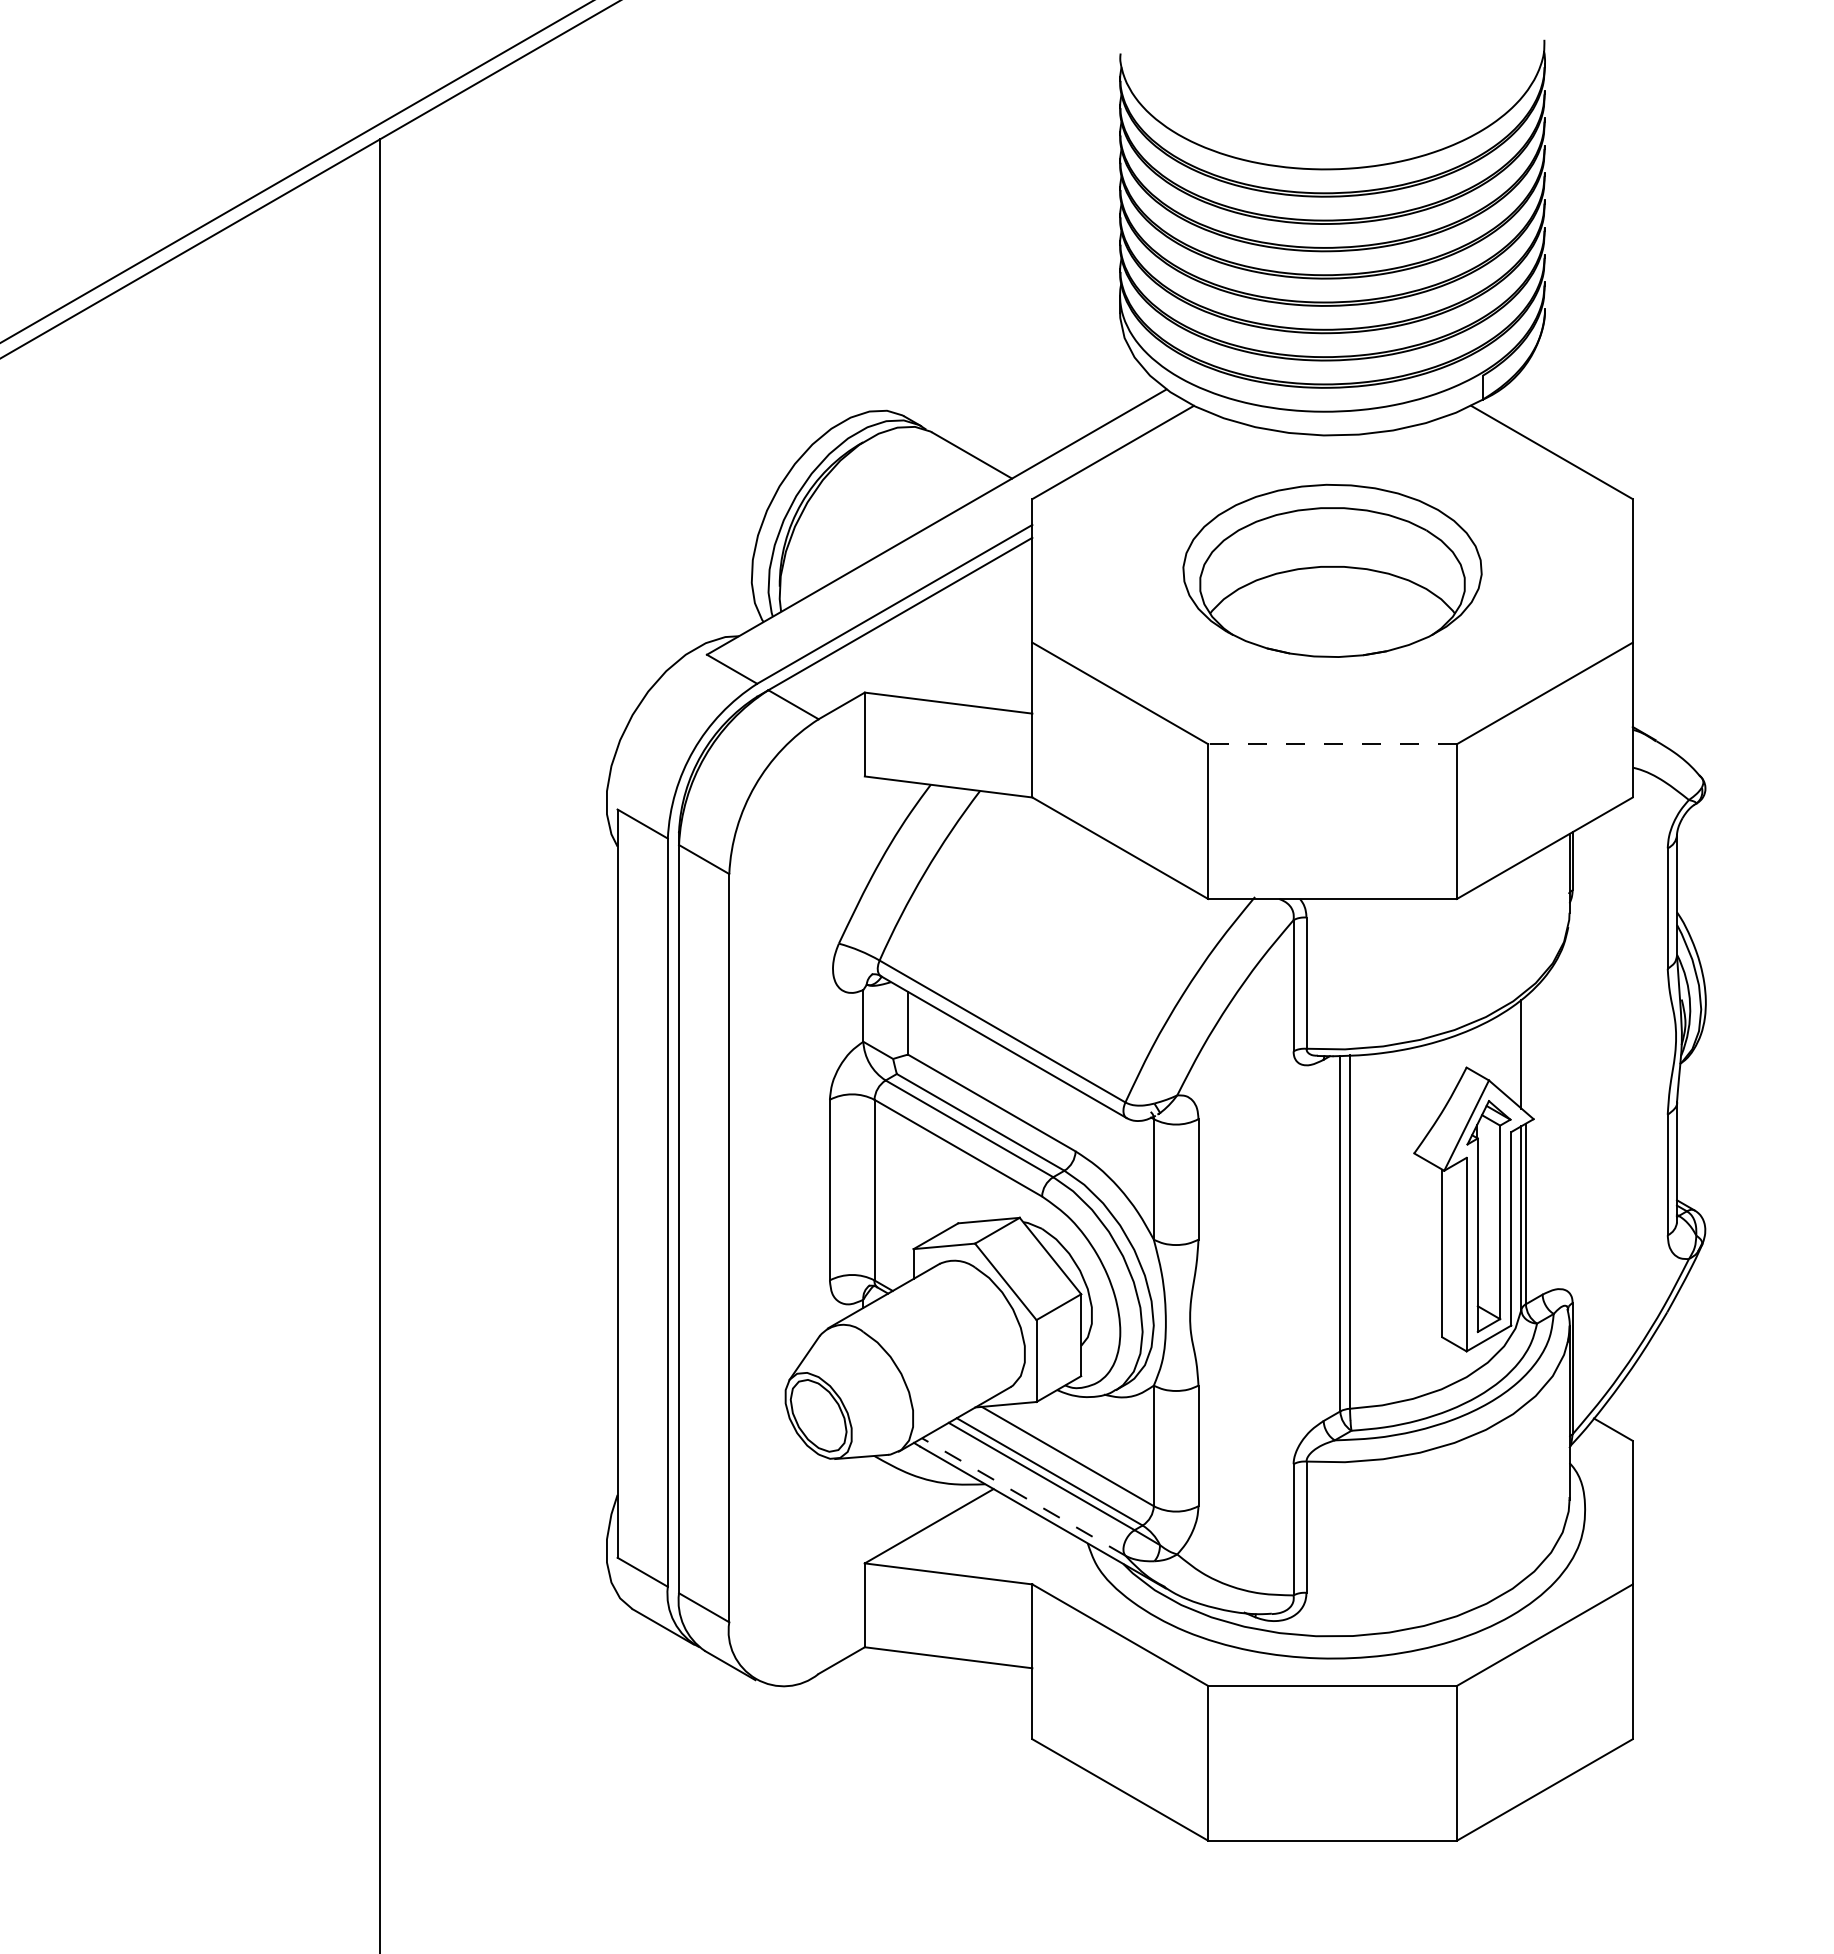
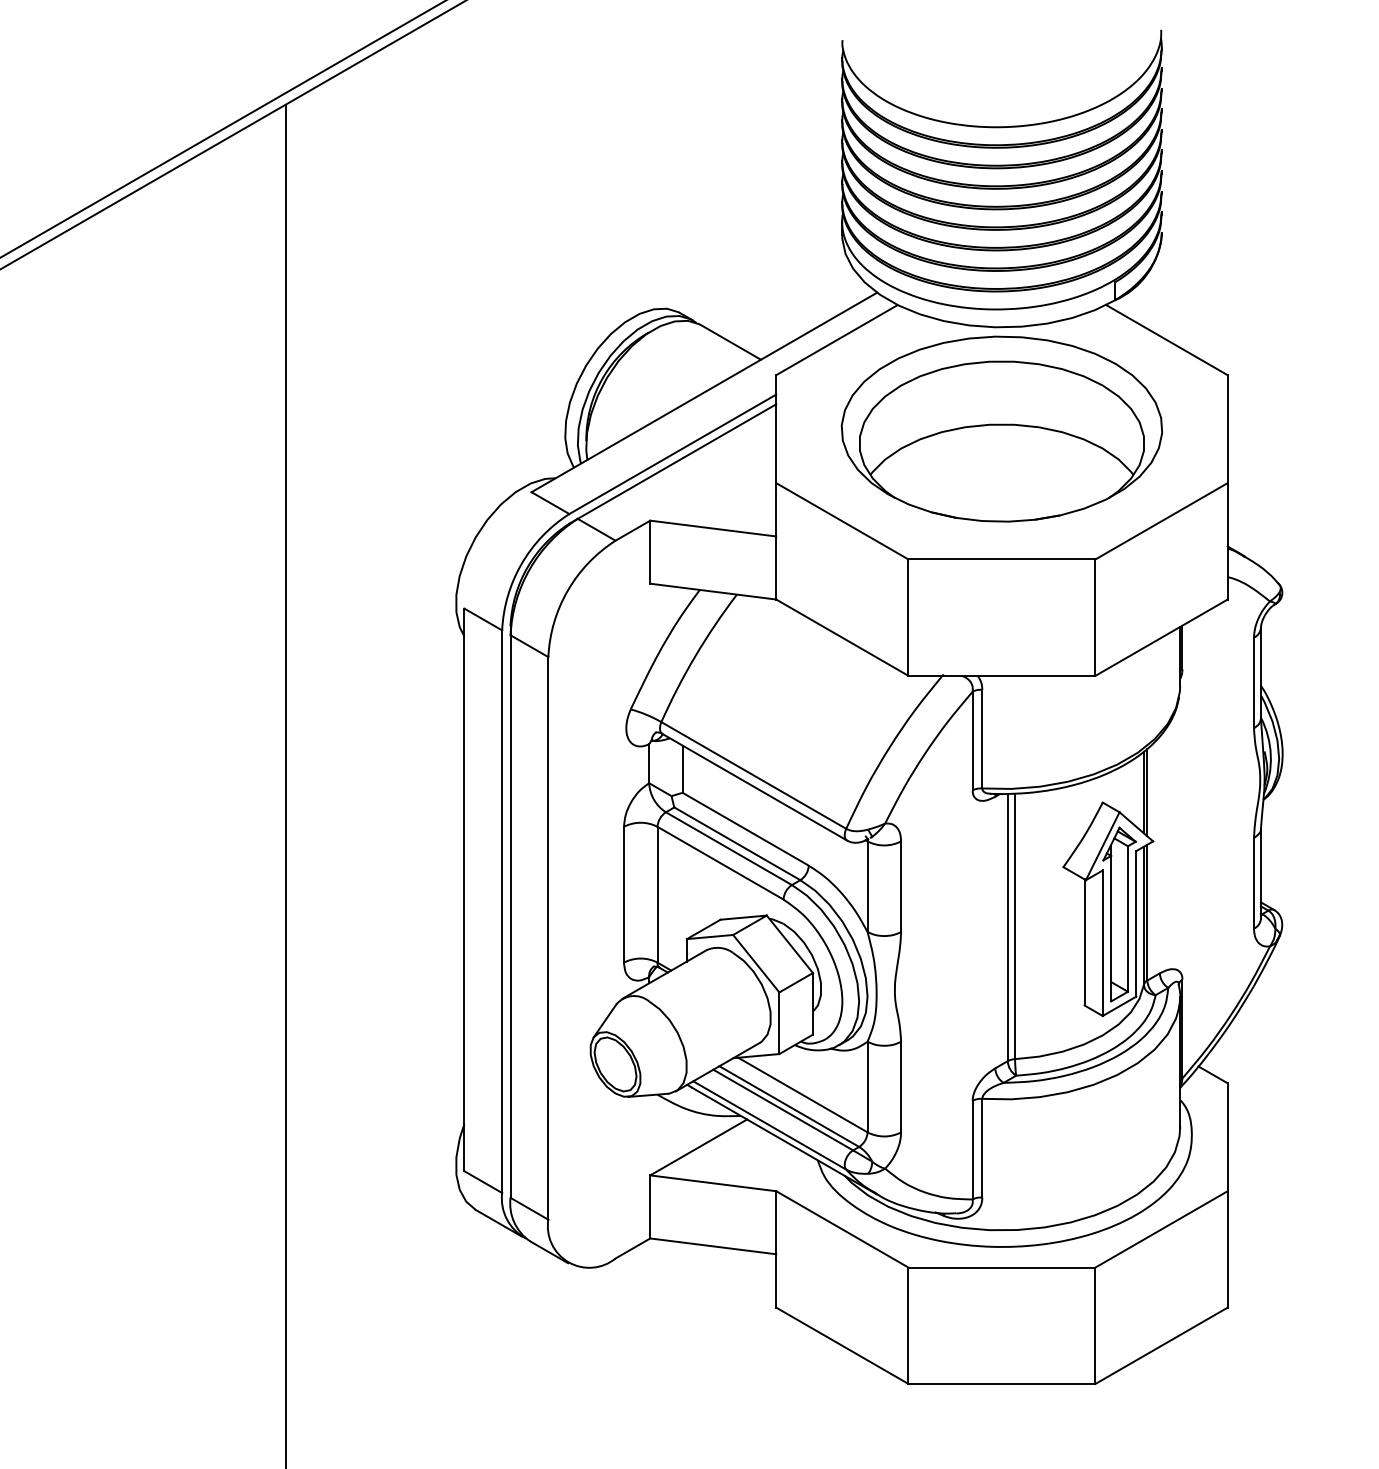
part: (1332, 570) -> (1001, 428), size x1.43
line: (1332, 744) -> (1001, 559), dashed -> solid
line: (1525, 1054) -> (1147, 792), added
line: (1023, 1496) -> (769, 1125), dashed -> solid

